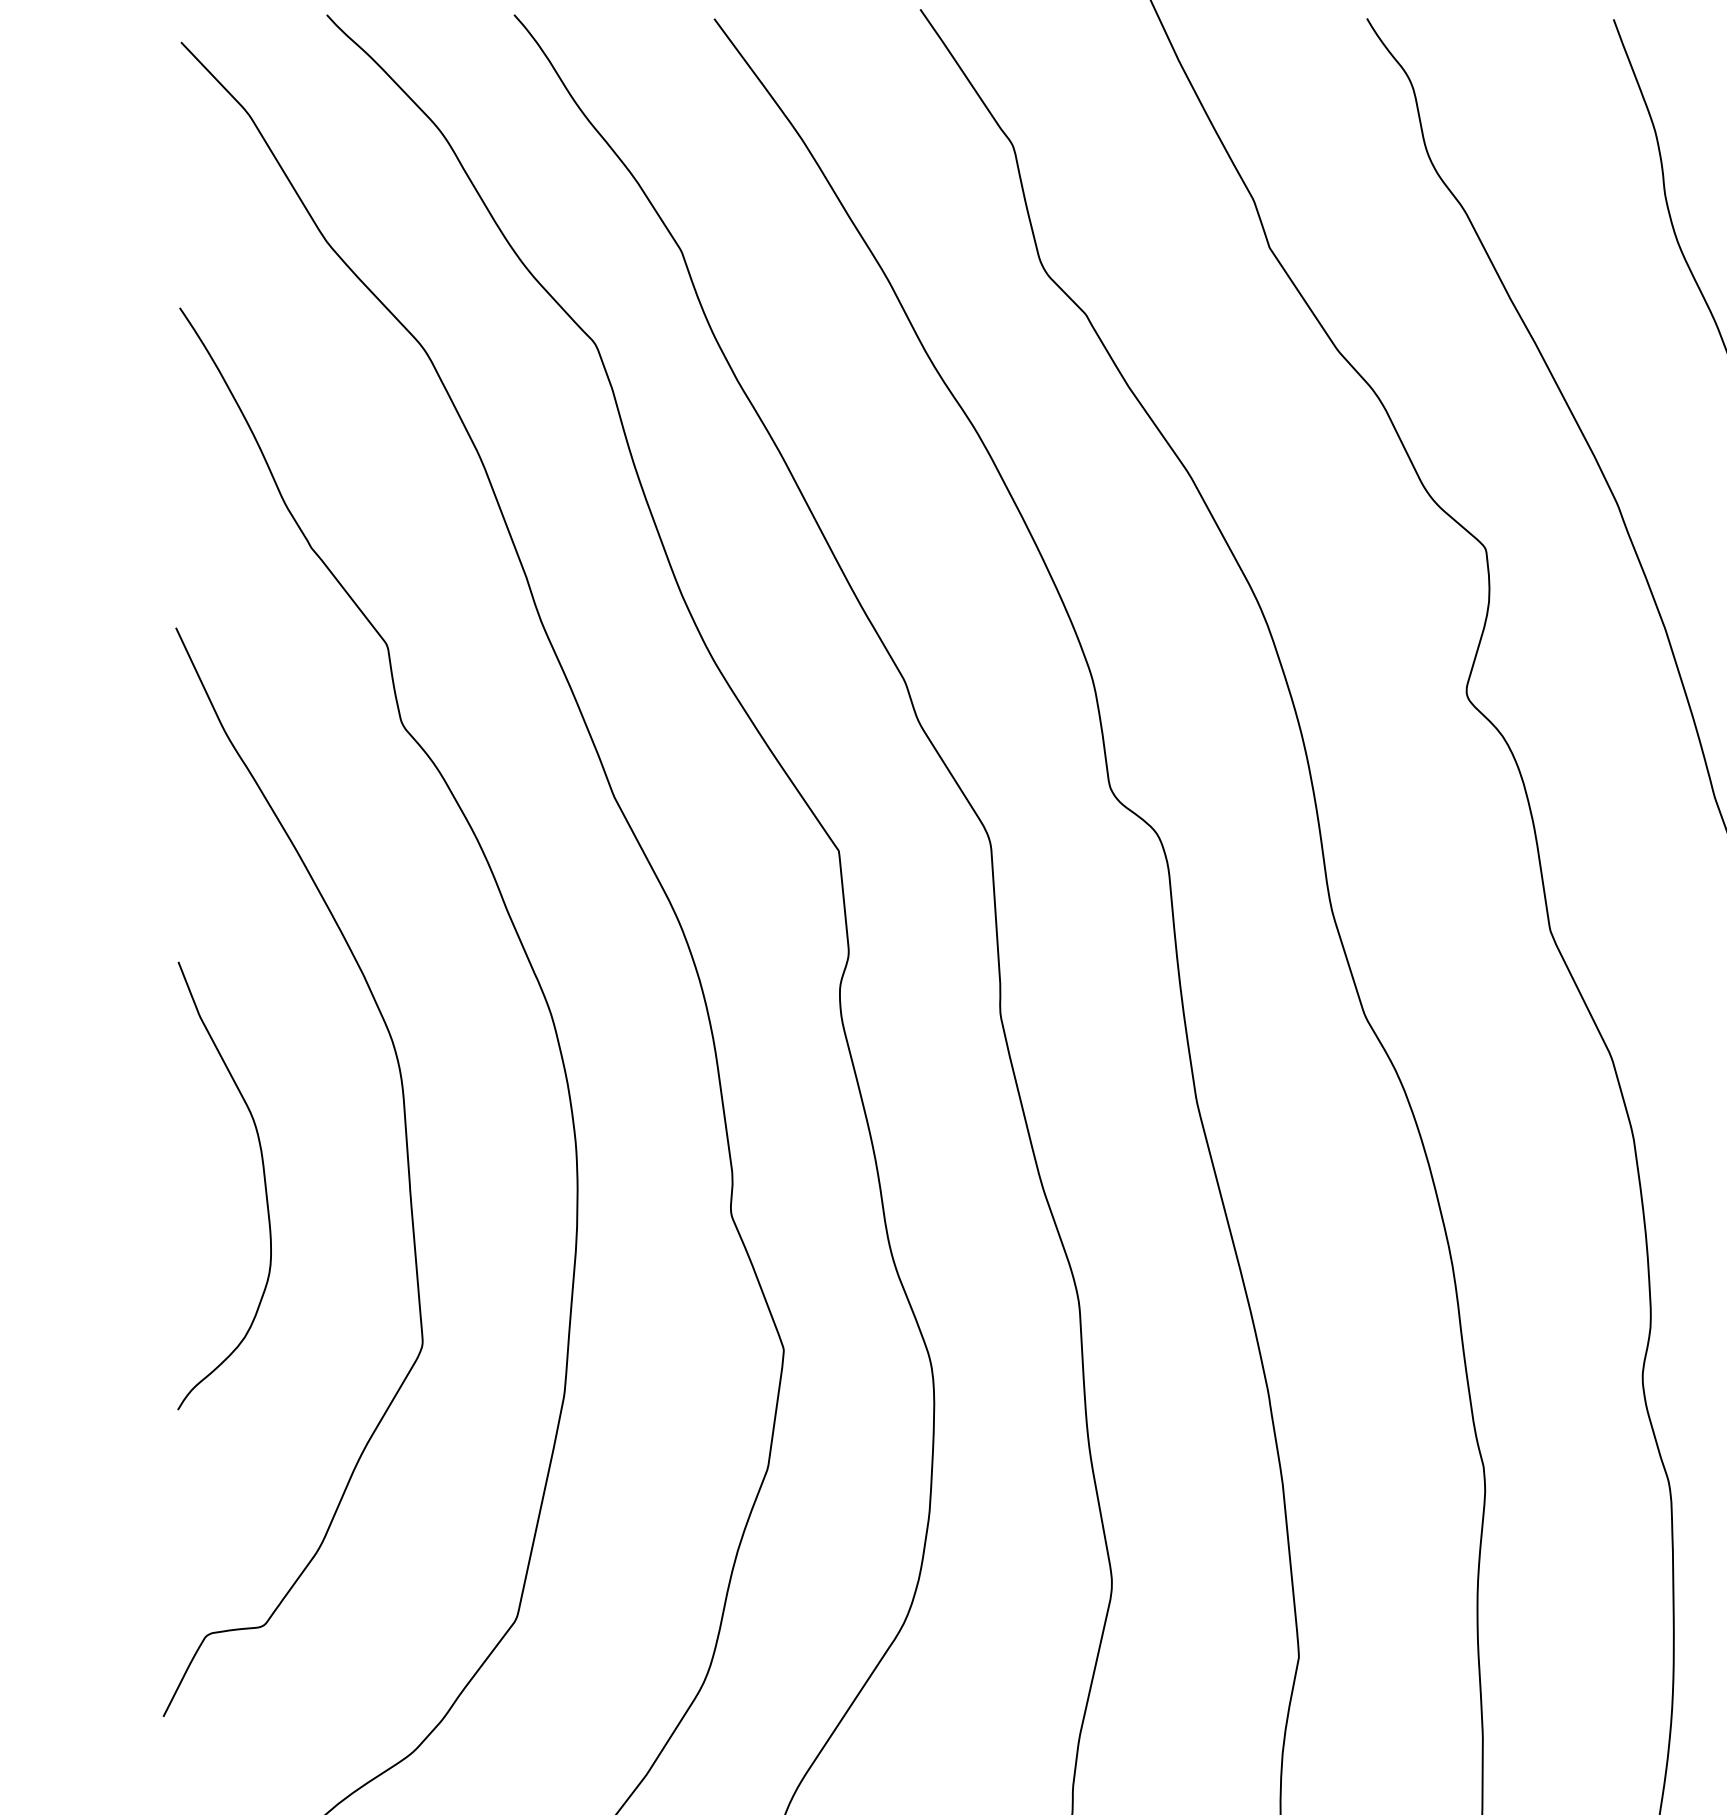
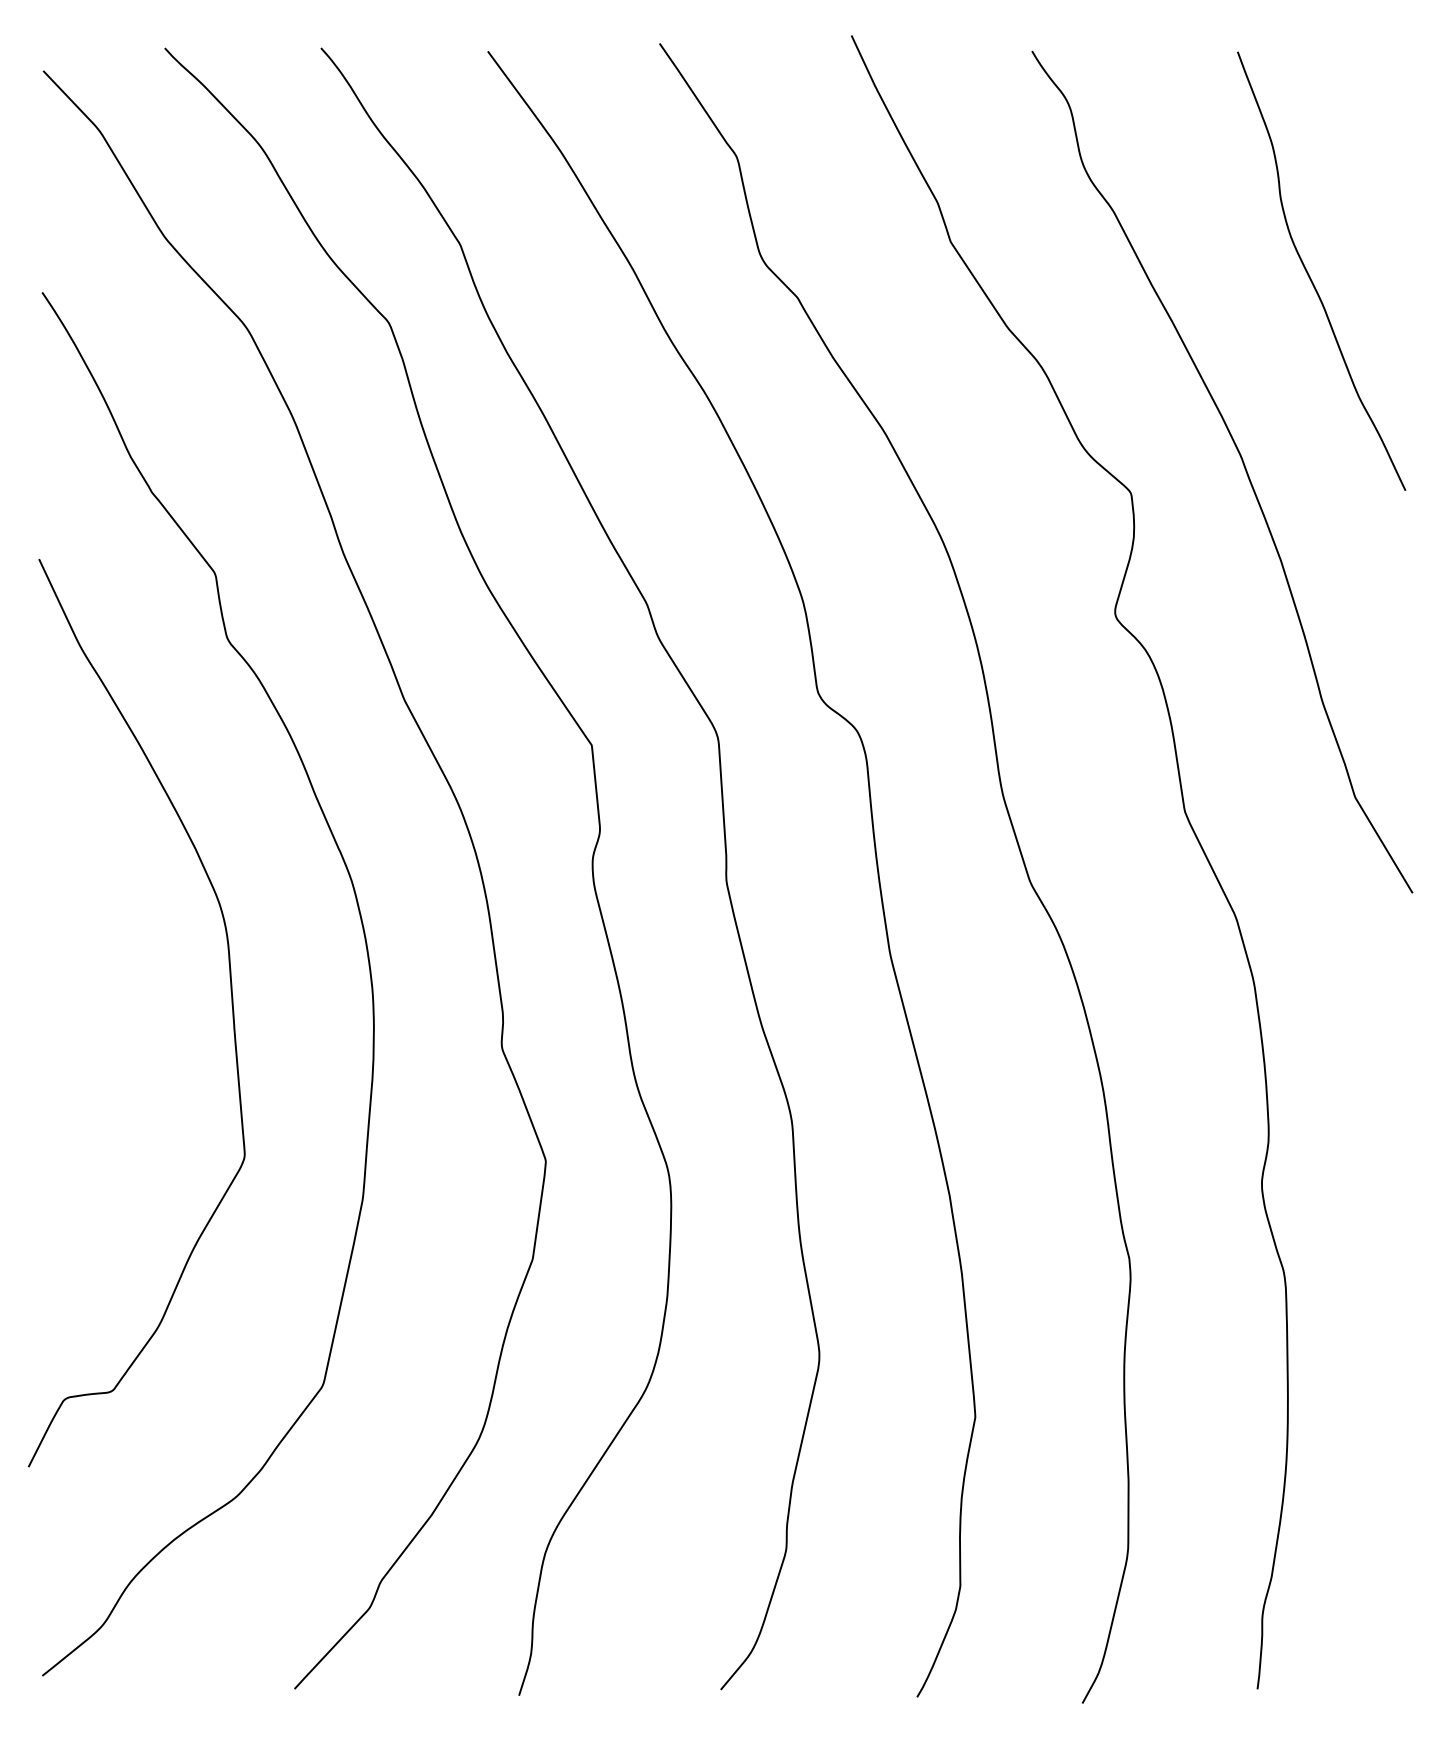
curve: (264, 1185) -> (112, 1024), removed

